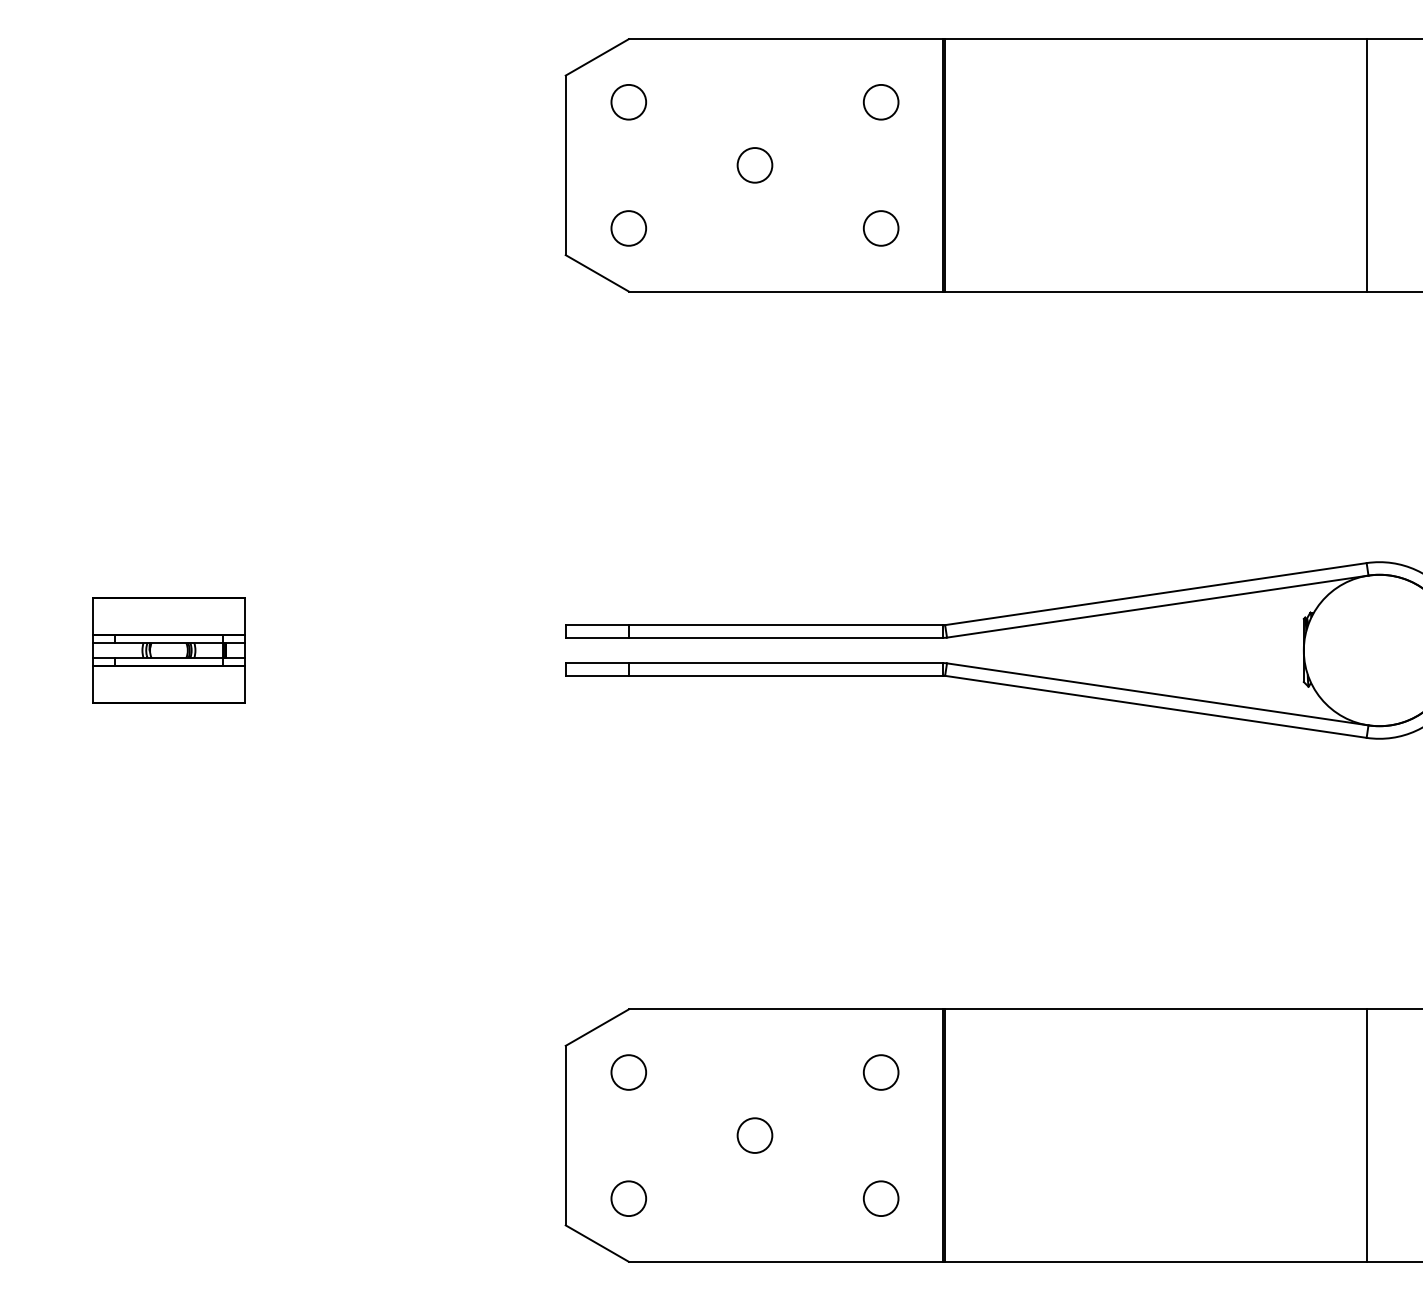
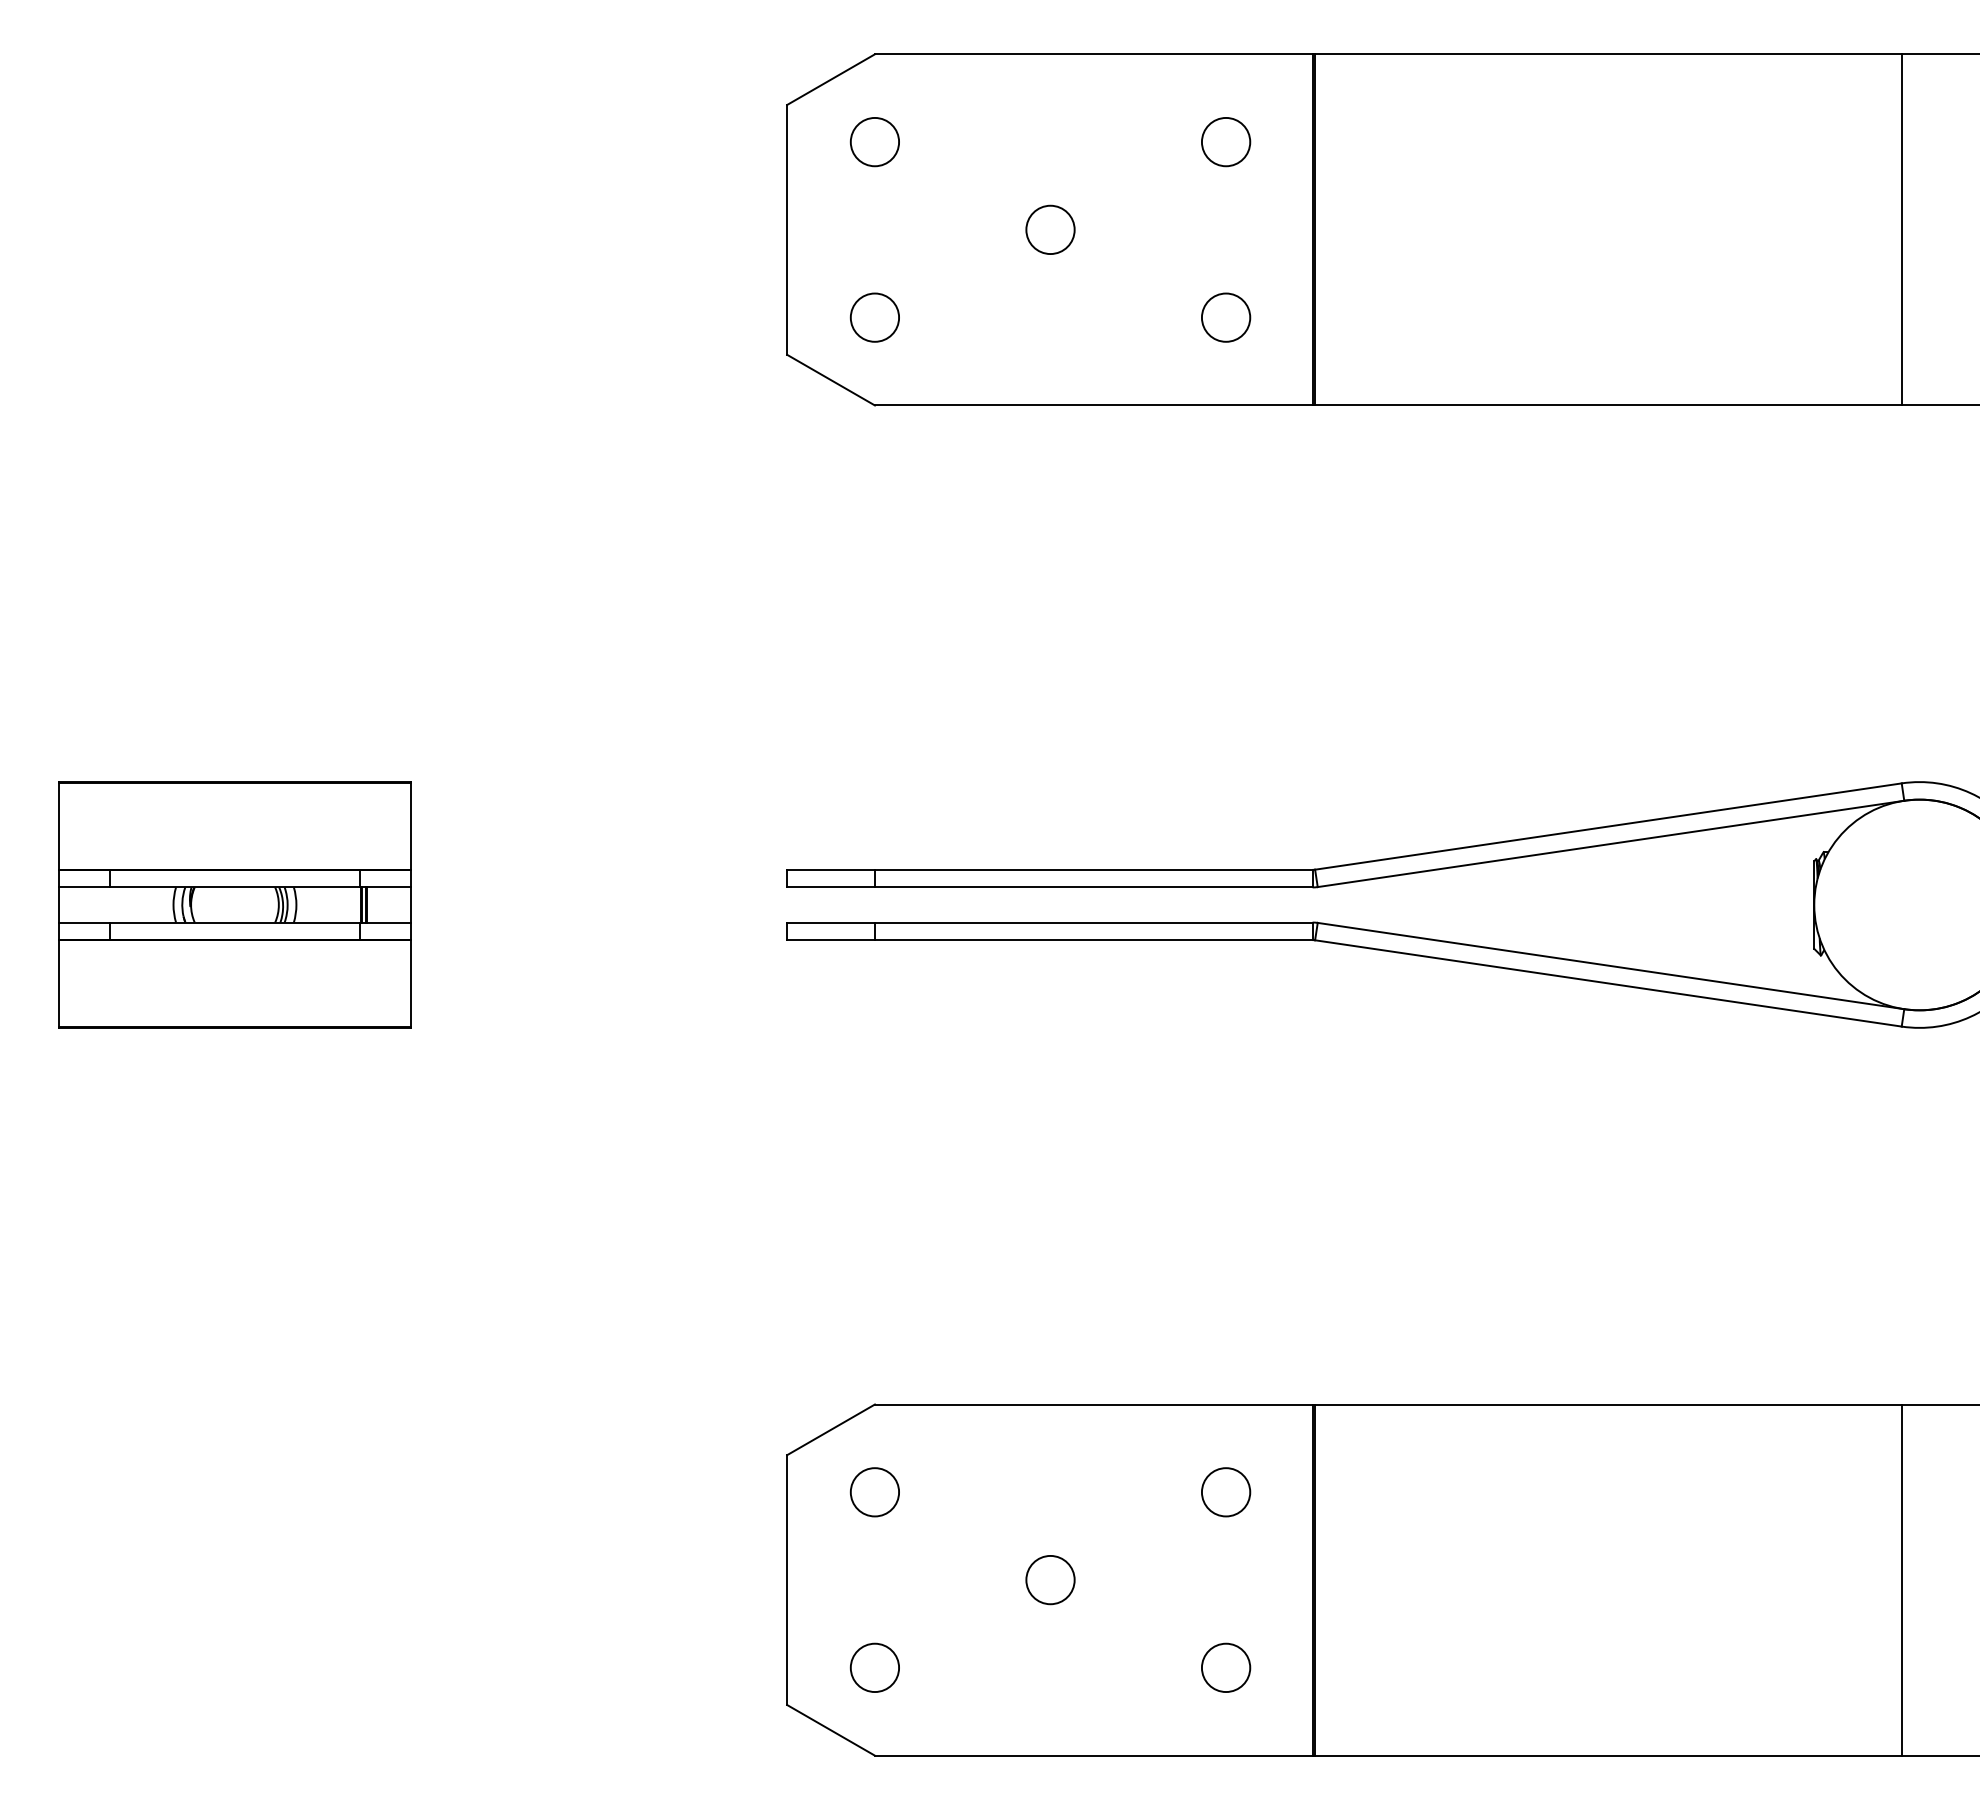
part: (168, 650) -> (234, 904), size x1.67

